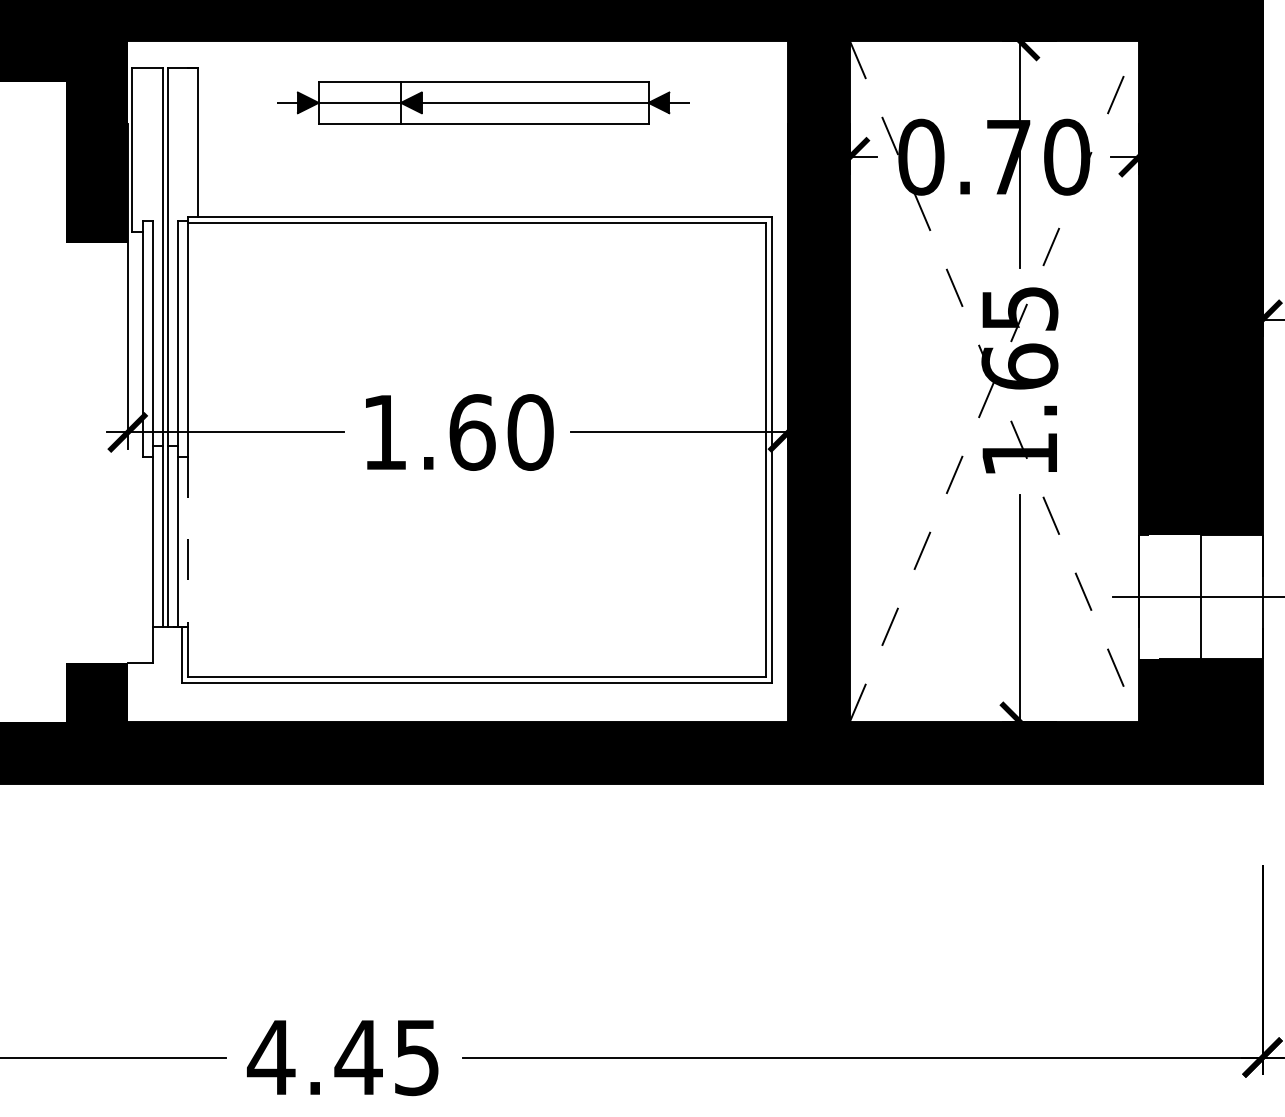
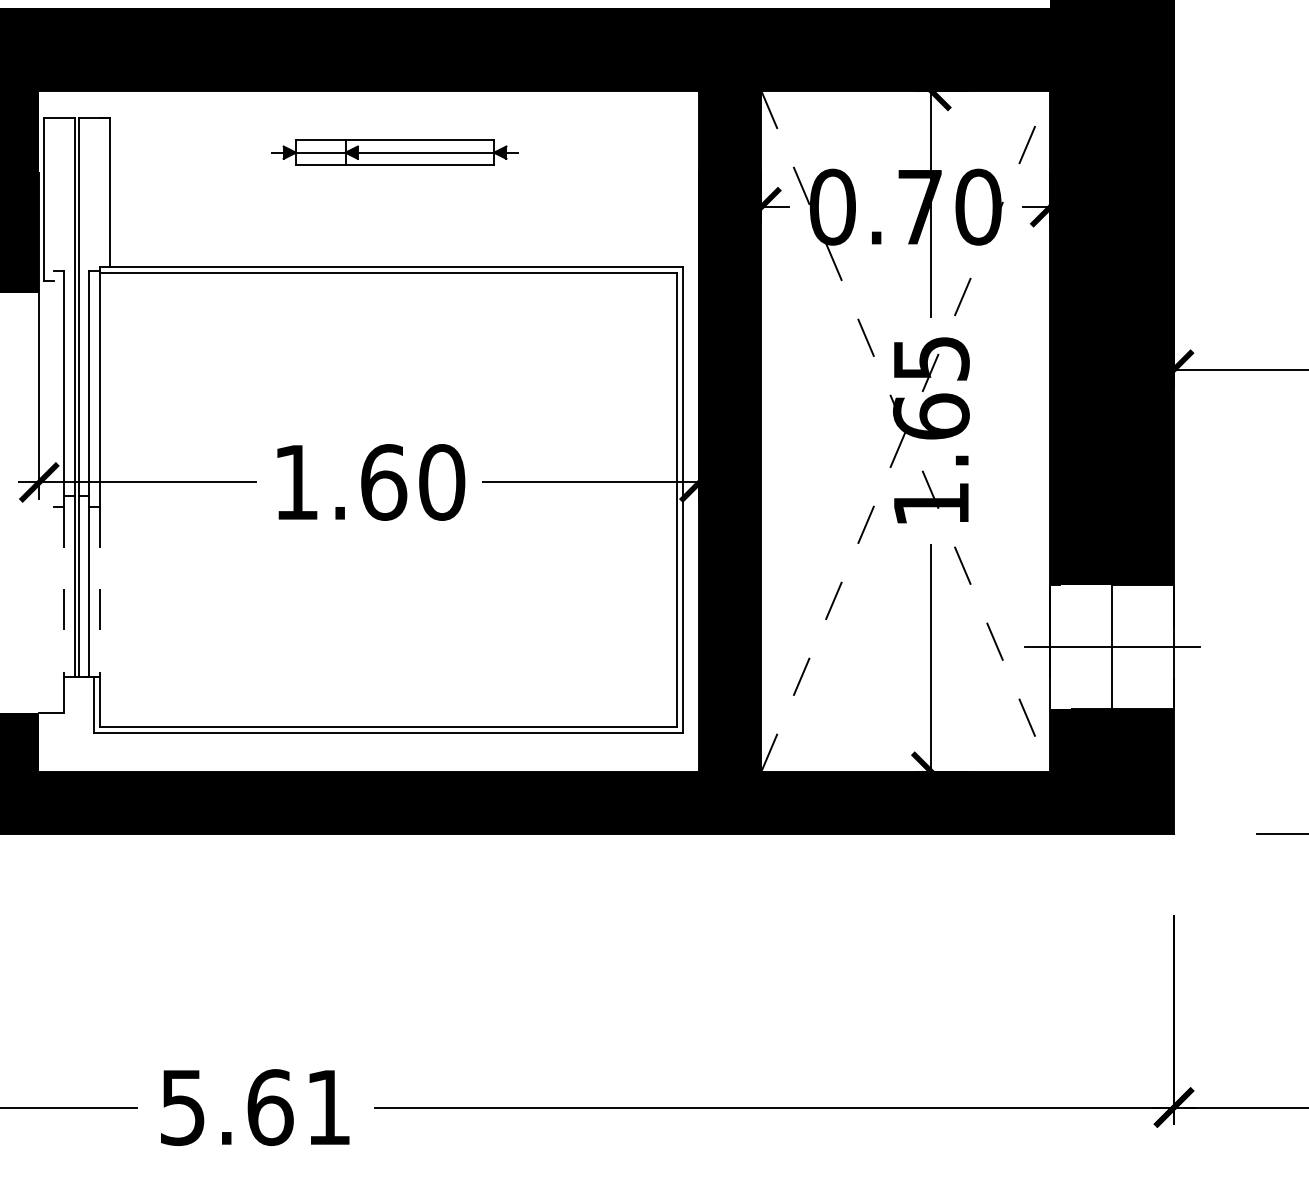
part: (483, 102) -> (394, 152), size x0.6
line: (143, 338) -> (54, 388), removed
line: (153, 559) -> (64, 609), solid -> dashed
text: (342, 1057) -> (253, 1107), 4.45 -> 5.61

